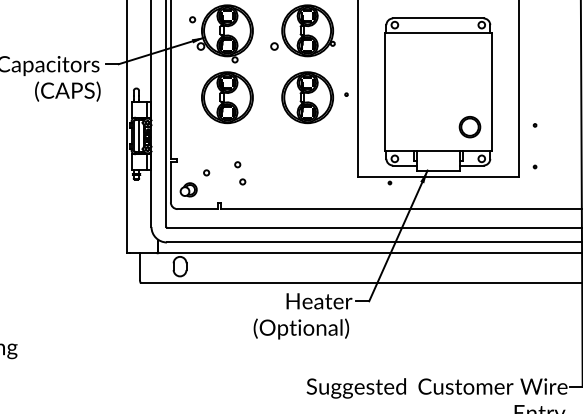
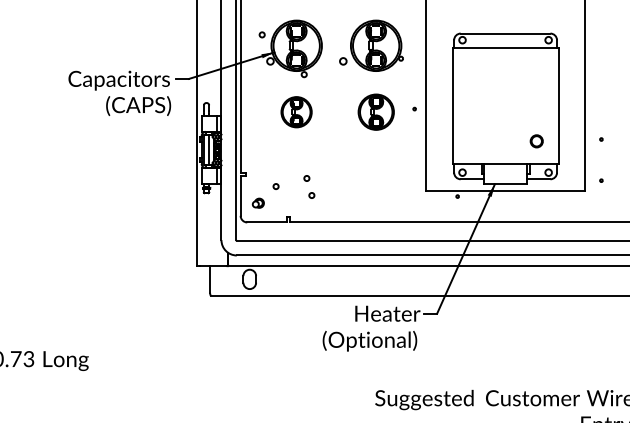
part: (227, 98) -> (296, 112), size x0.6
part: (308, 98) -> (376, 112), size x0.7
part: (469, 127) -> (536, 141), size x0.6
part: (188, 188) -> (258, 202), size x0.7

